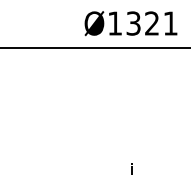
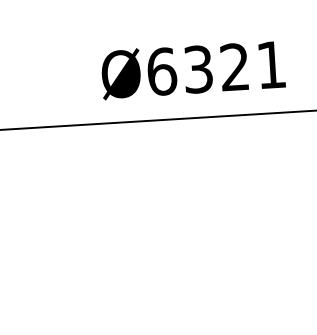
text: (115, 23) -> (162, 71), Ø1321 -> Ø6321

